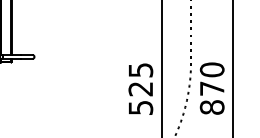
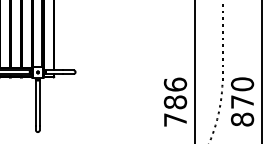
text: (140, 88) -> (175, 101), 525 -> 786

